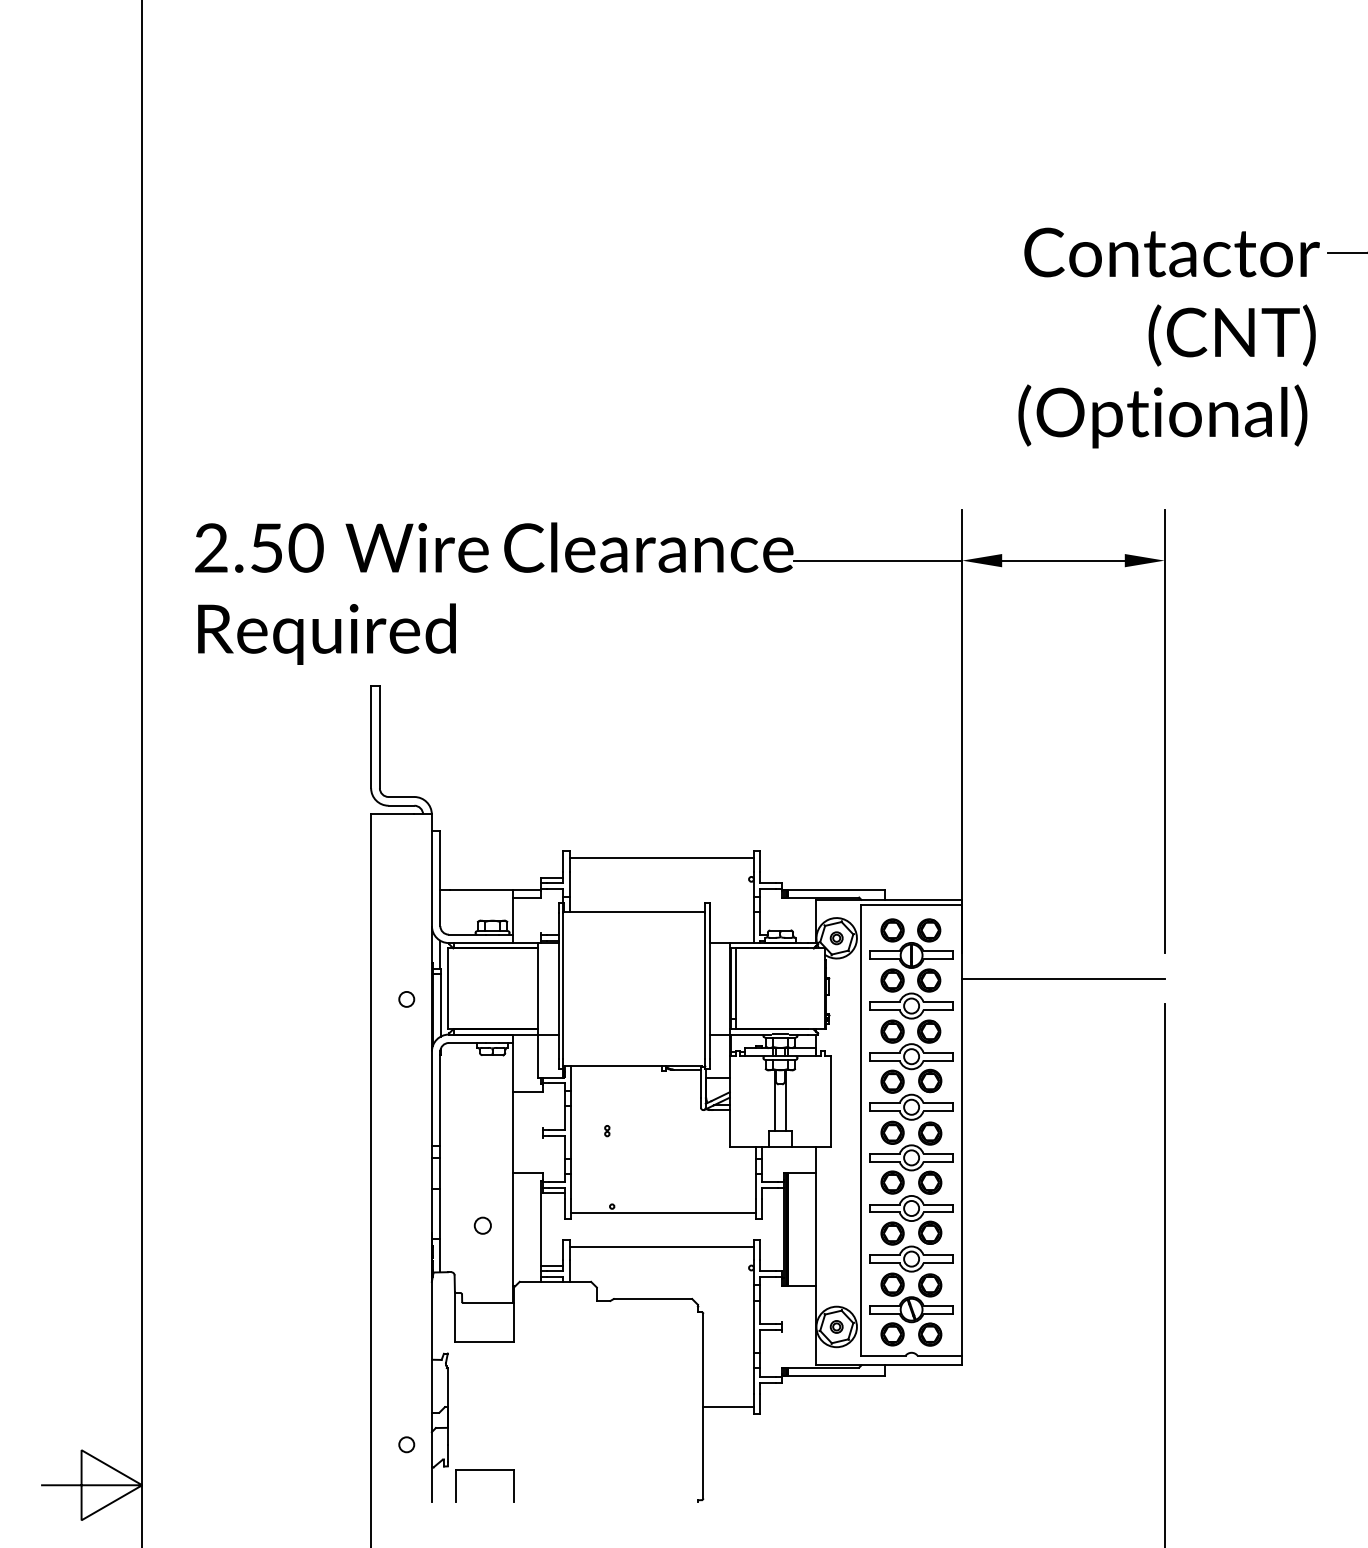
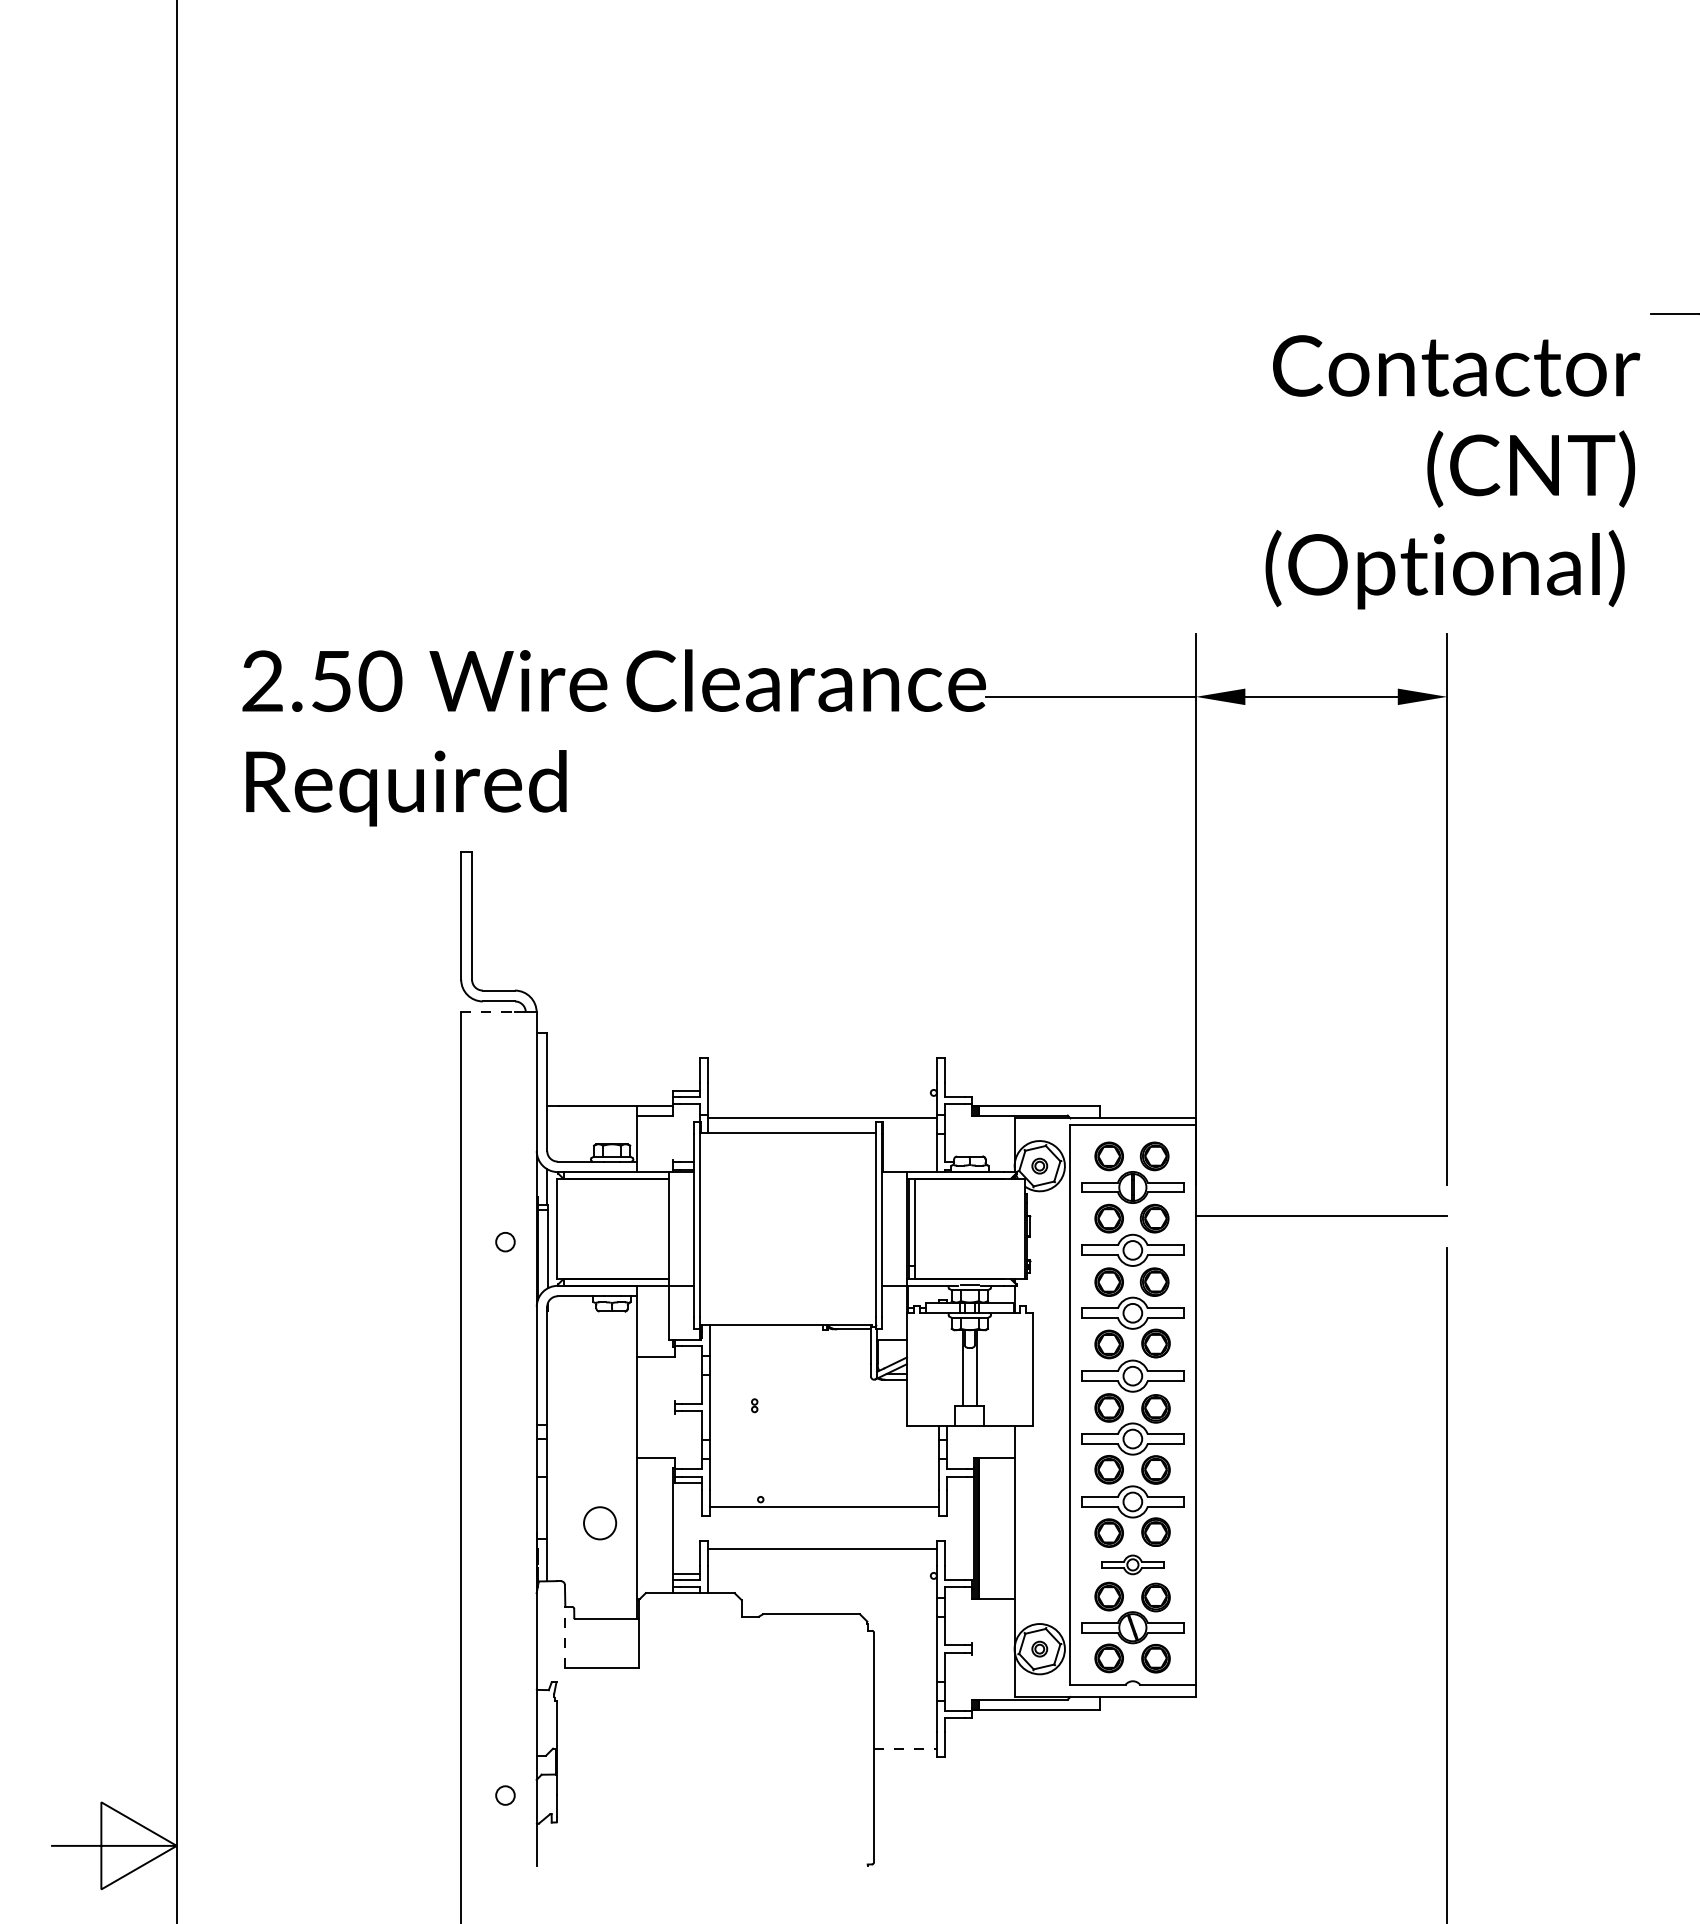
text: (1168, 338) -> (1452, 472), moved
line: (393, 814) -> (488, 1012), solid -> dashed
line: (661, 858) -> (822, 1118), moved
circle: (482, 1225) -> (599, 1523), size x1.6
part: (911, 1258) -> (1132, 1564), size x0.6
line: (455, 1316) -> (565, 1636), solid -> dashed
line: (728, 1406) -> (905, 1748), solid -> dashed
part: (484, 1470) -> (602, 1827), removed

